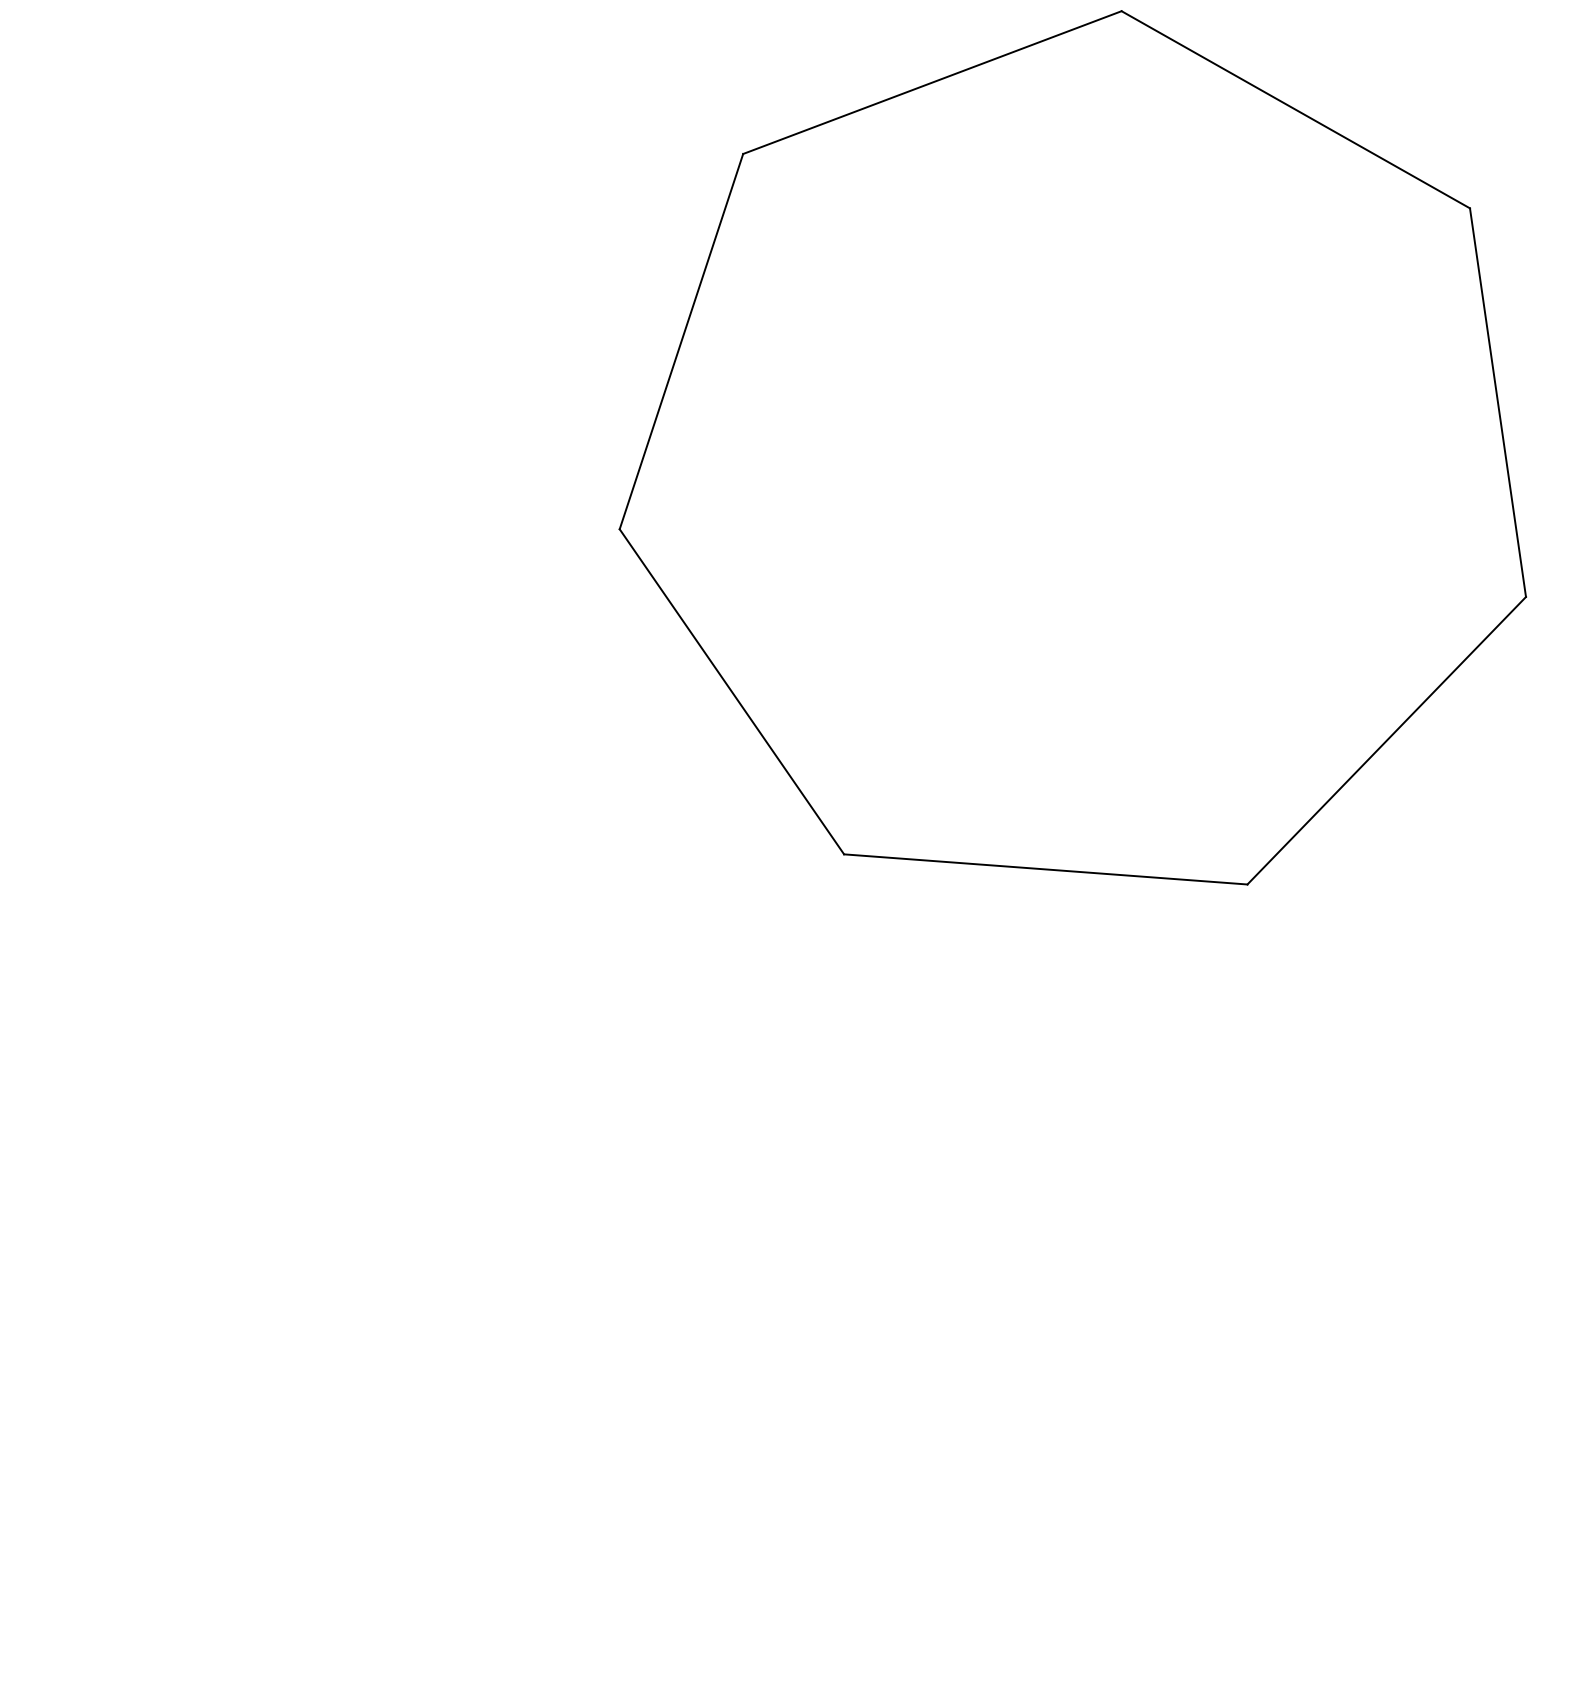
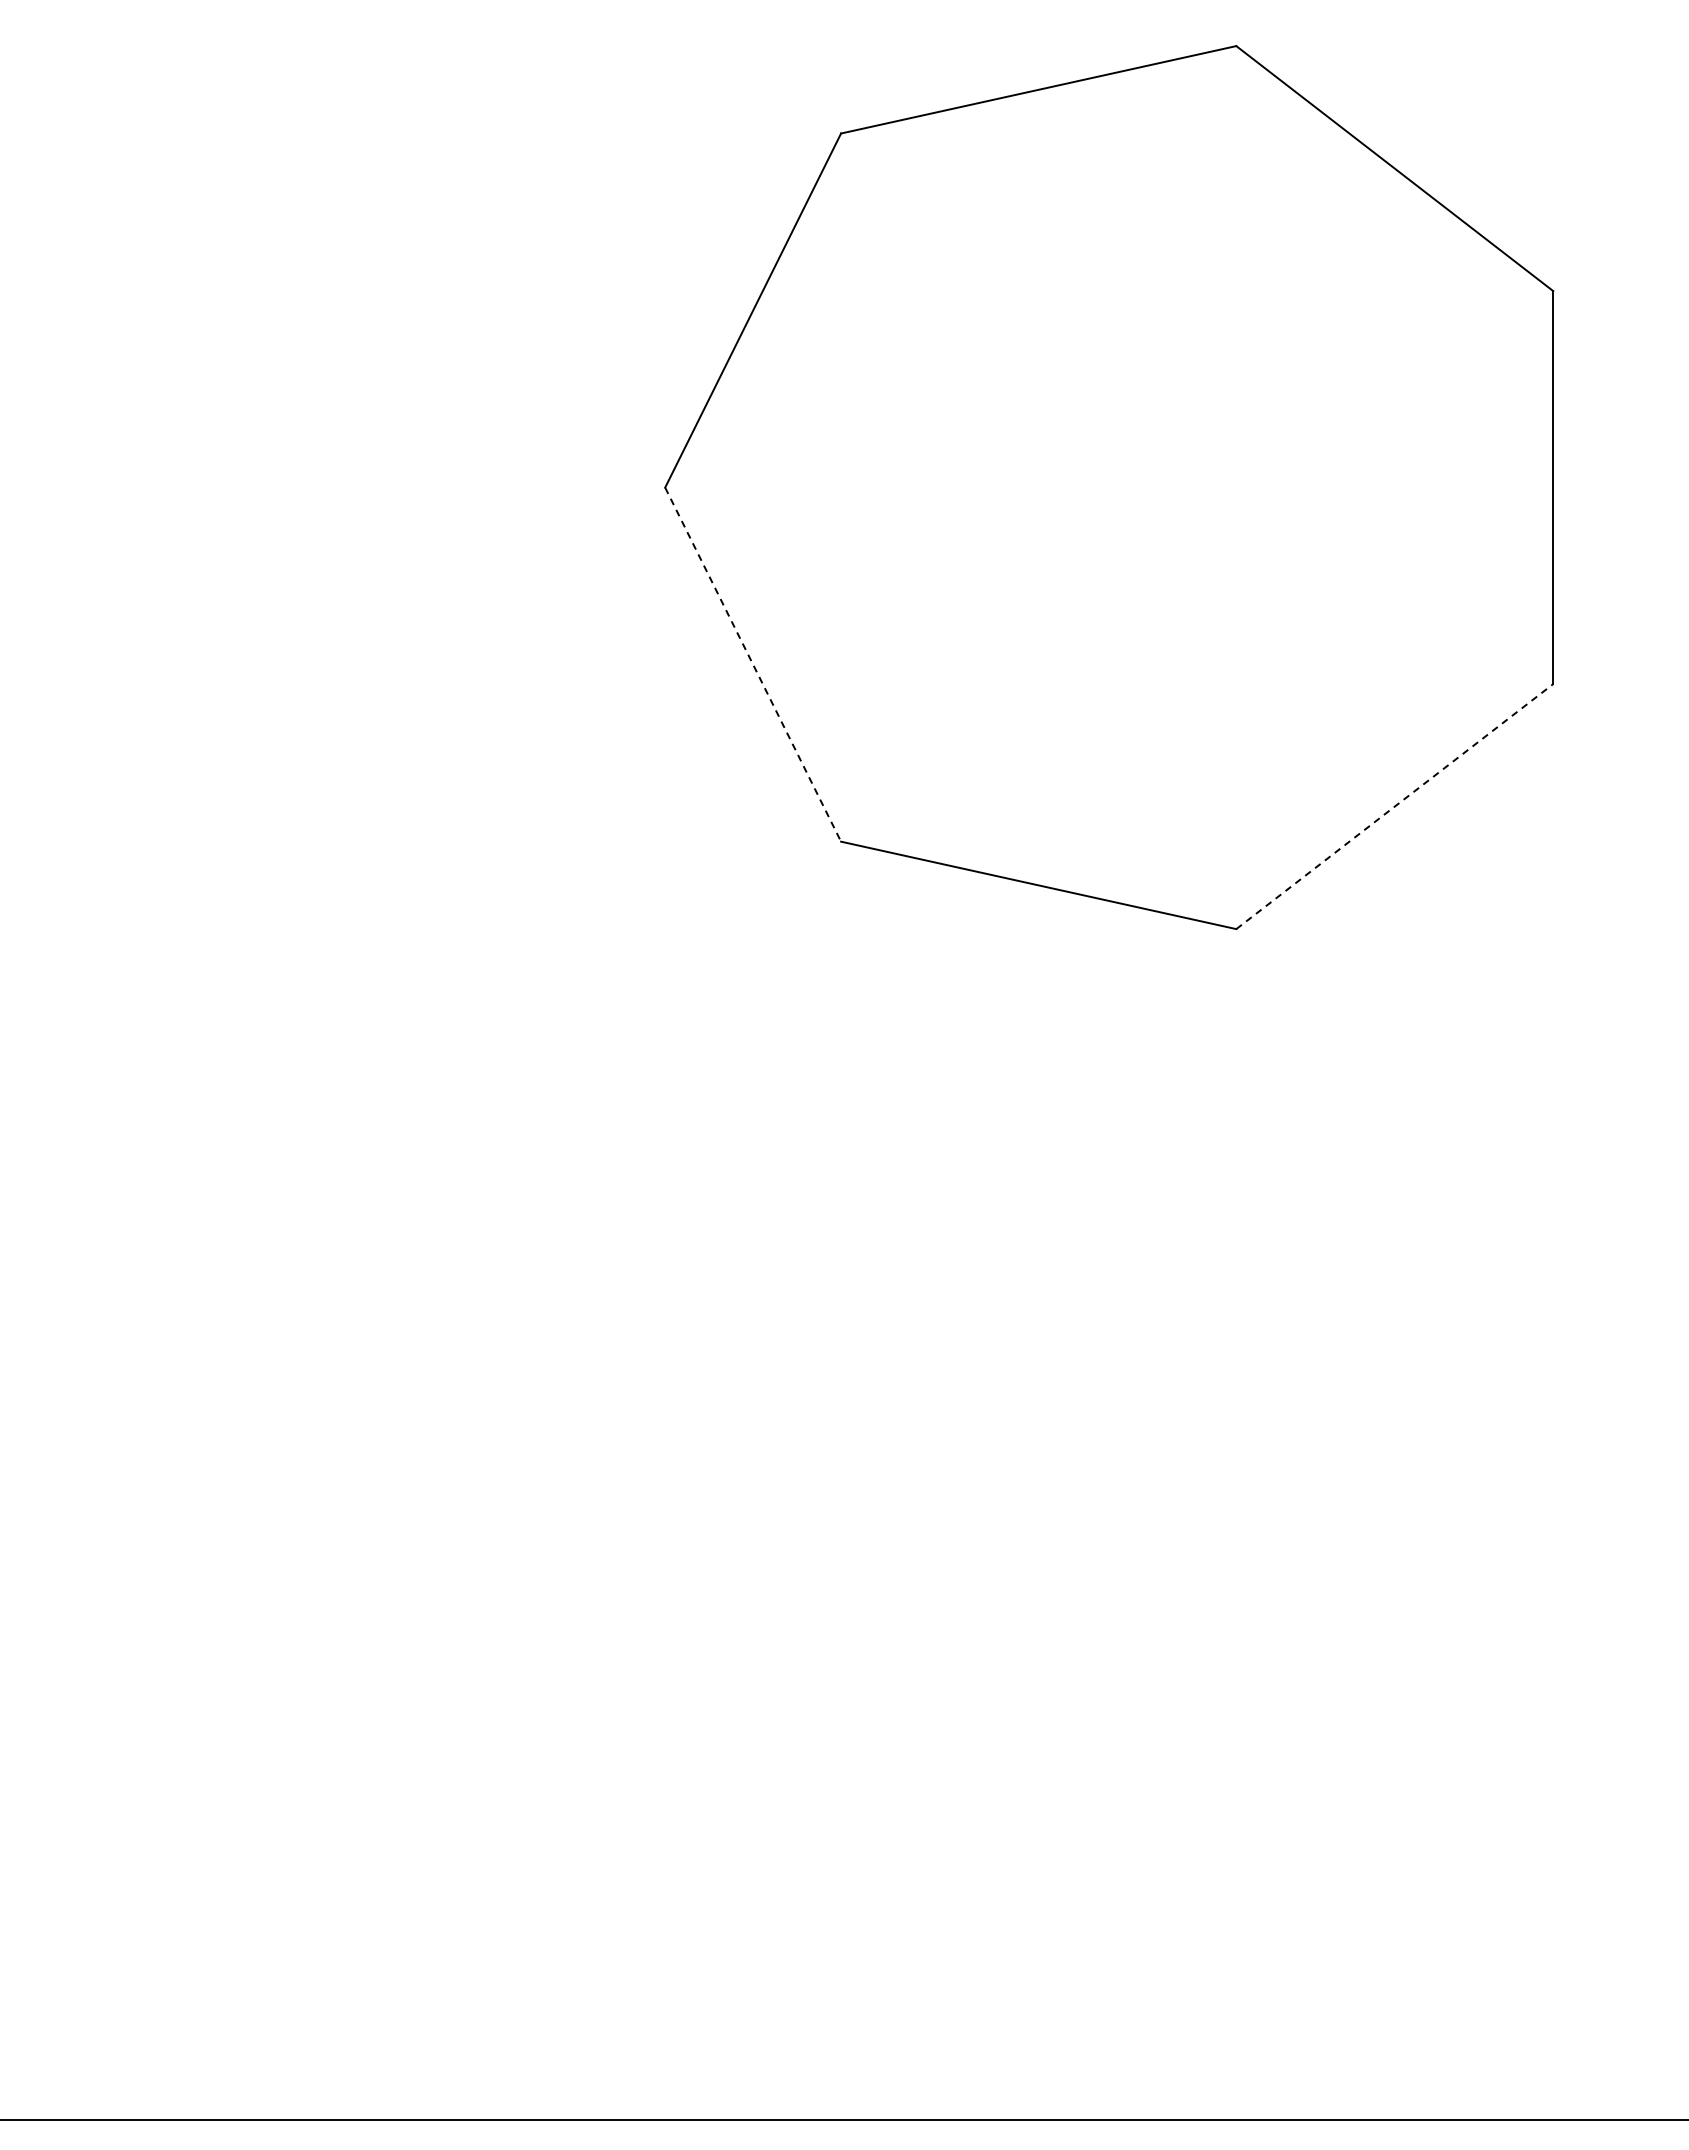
line: (732, 691) -> (753, 664), solid -> dashed
line: (1387, 740) -> (1395, 806), solid -> dashed

